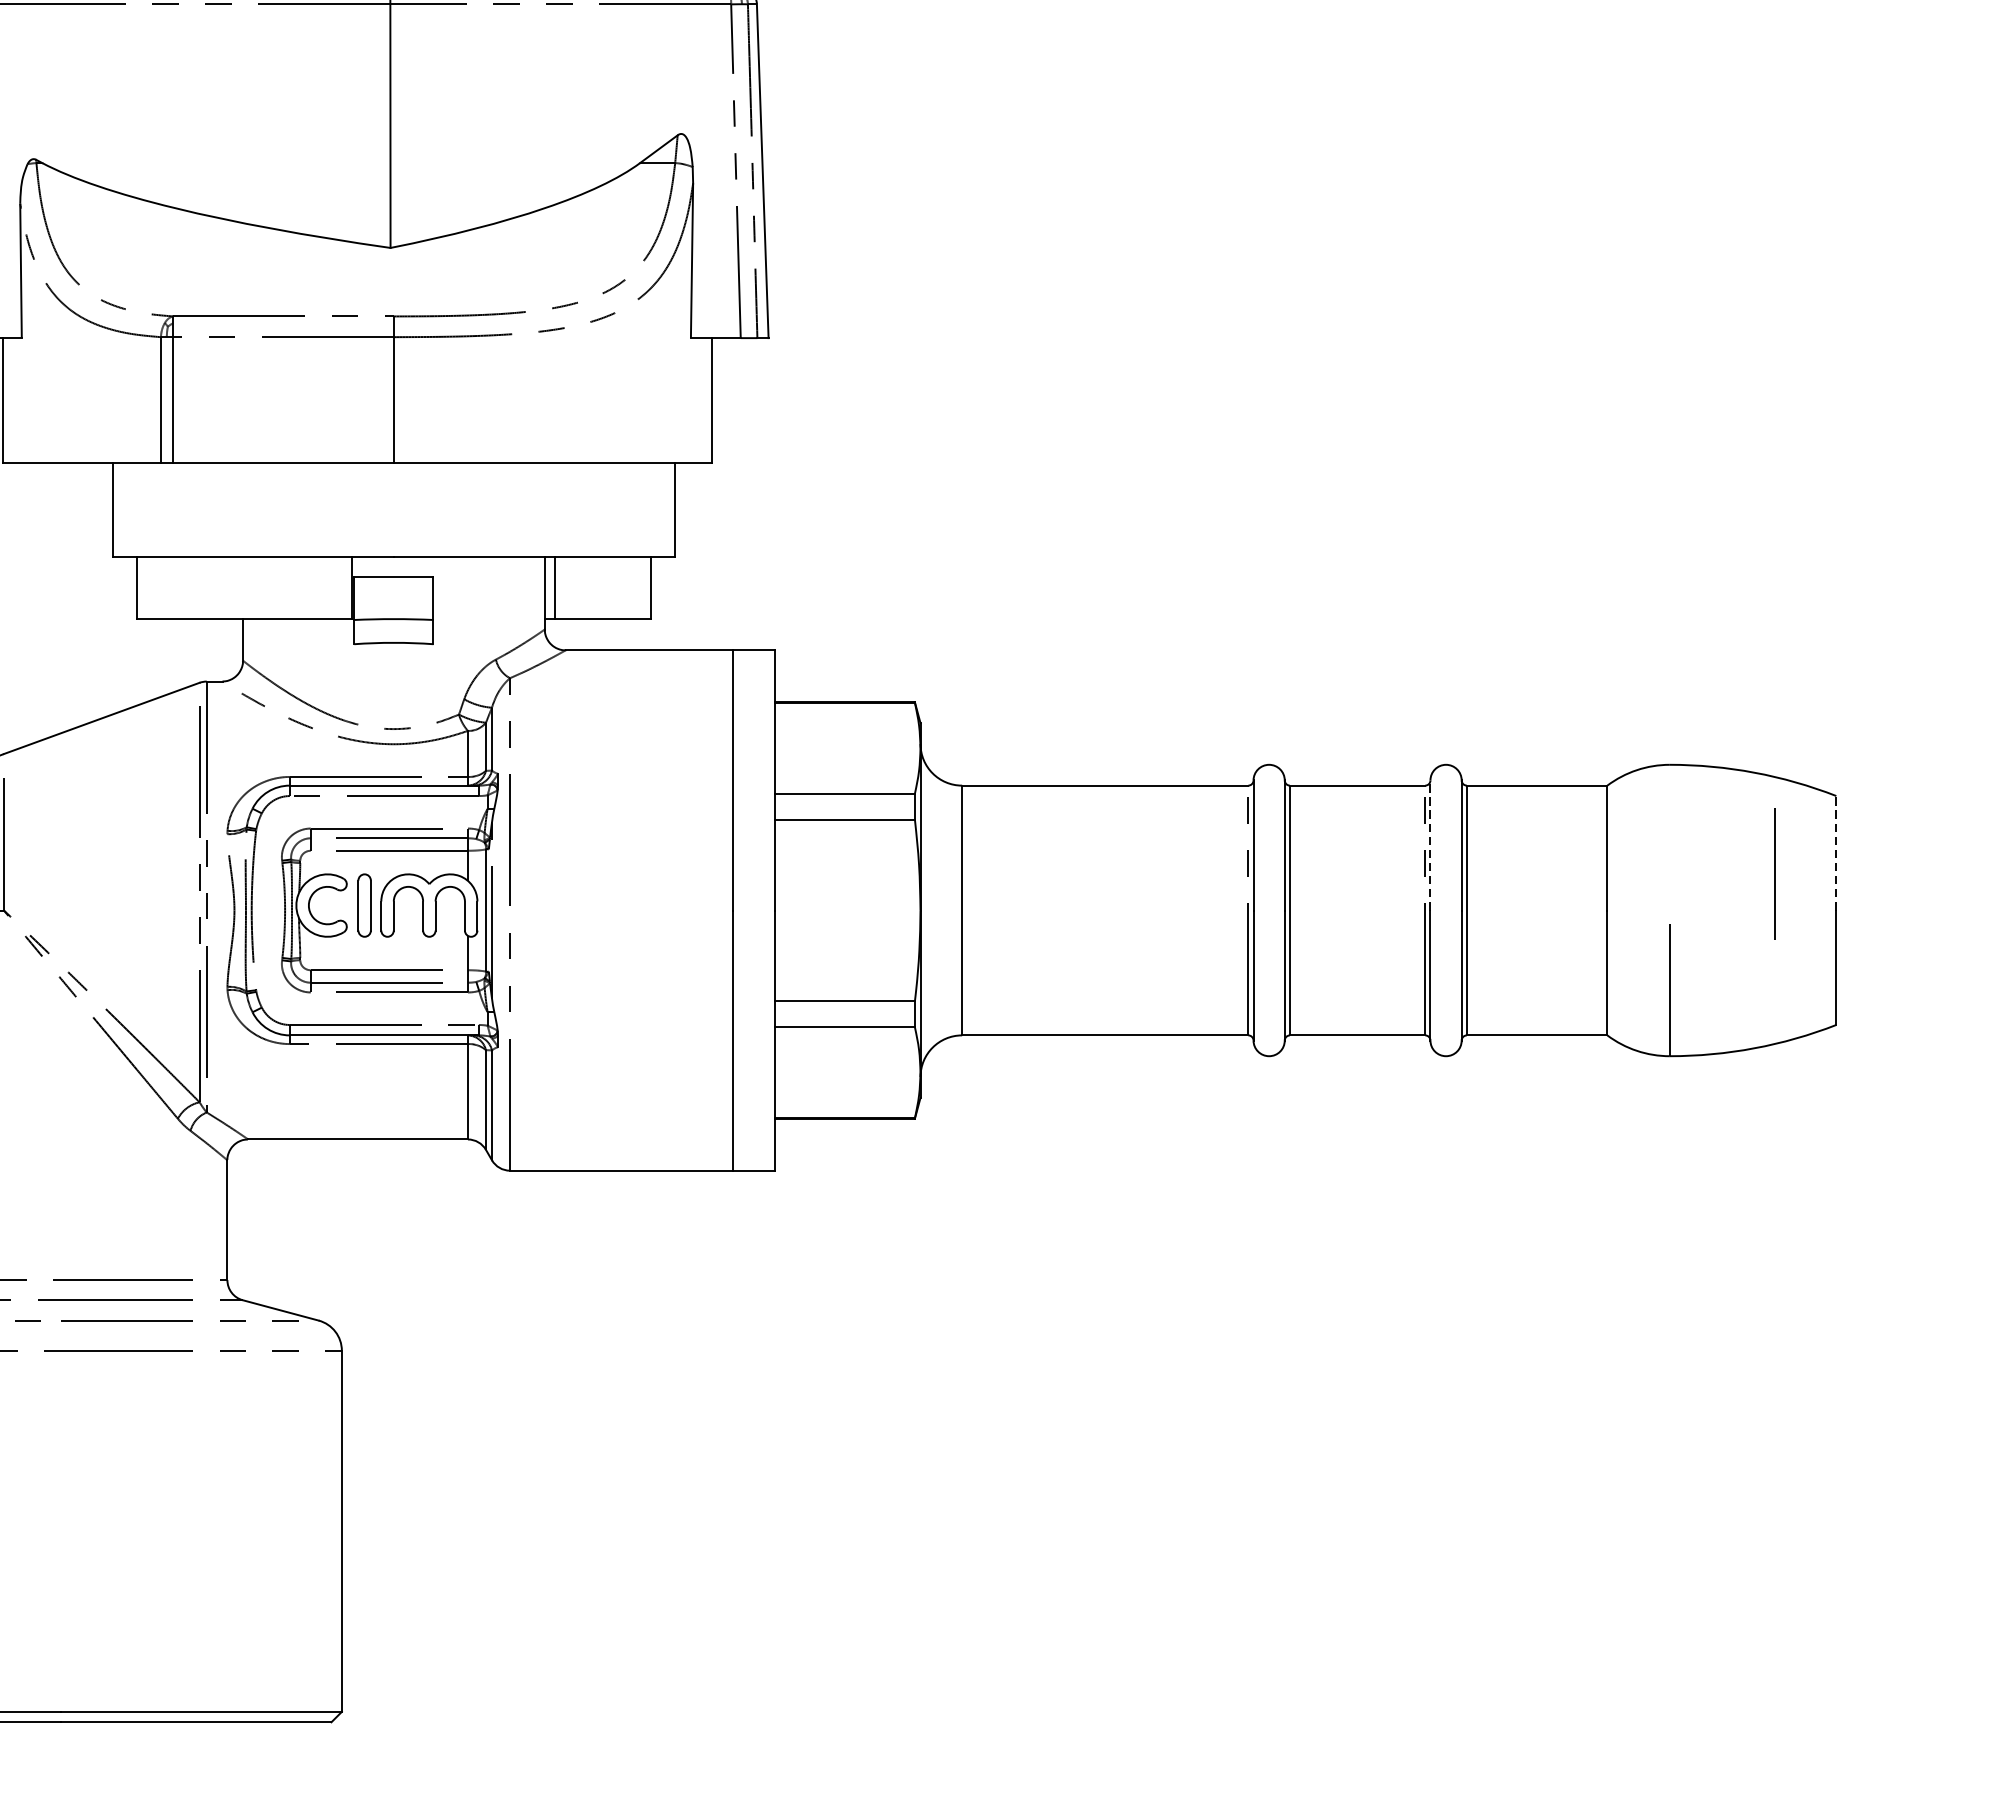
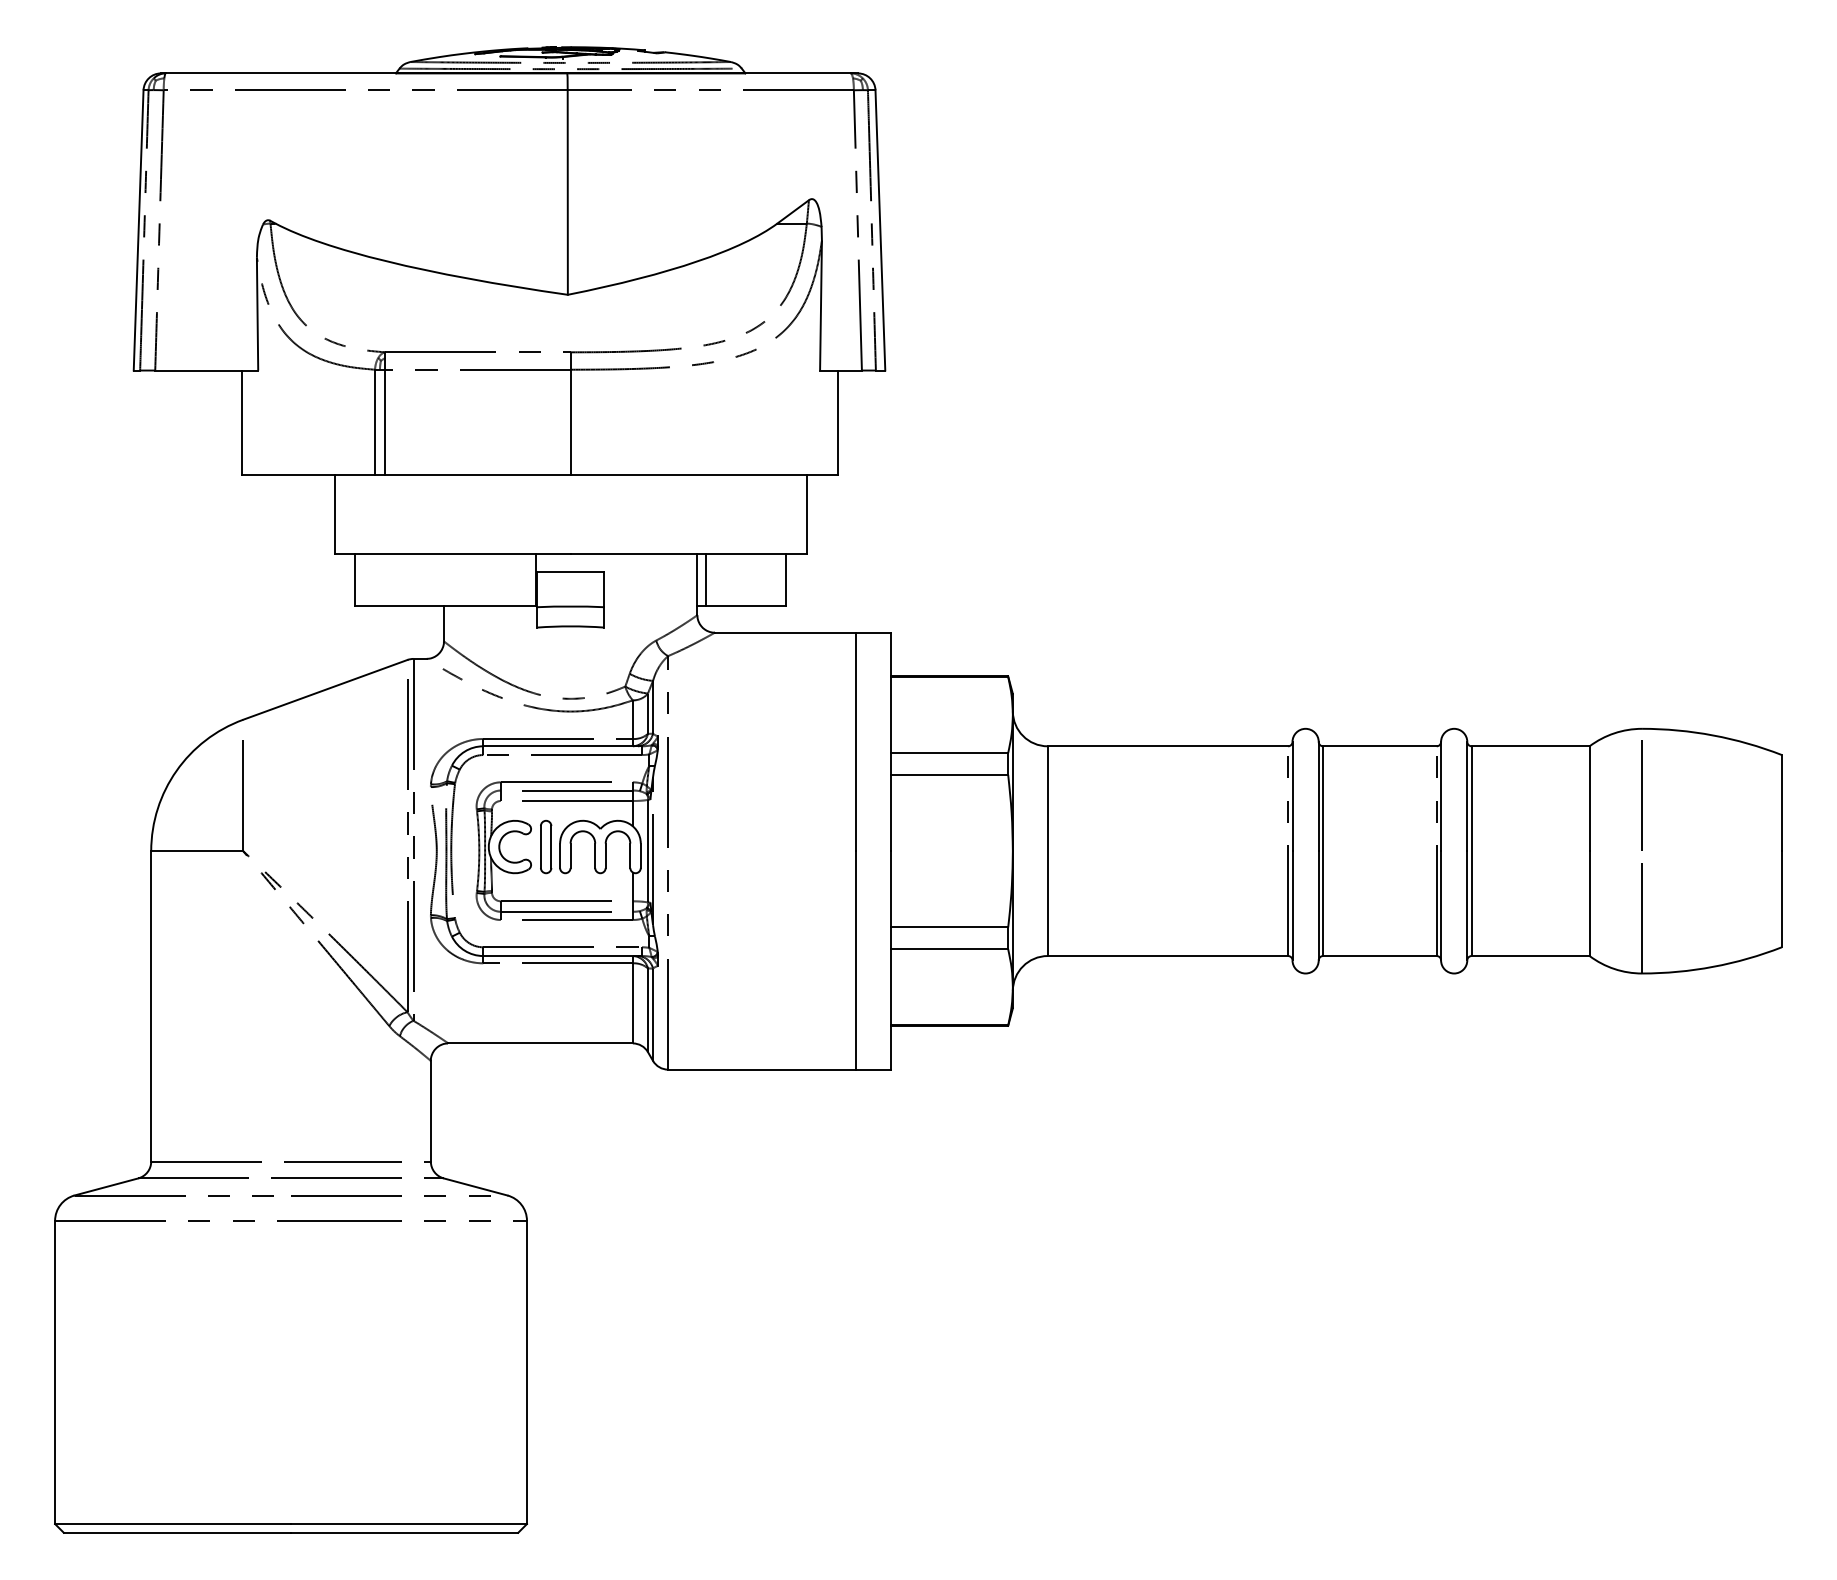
line: (1430, 845) -> (1441, 796), dashed -> solid
line: (1835, 852) -> (1781, 802), dashed -> solid
line: (1773, 873) -> (1641, 795), moved

